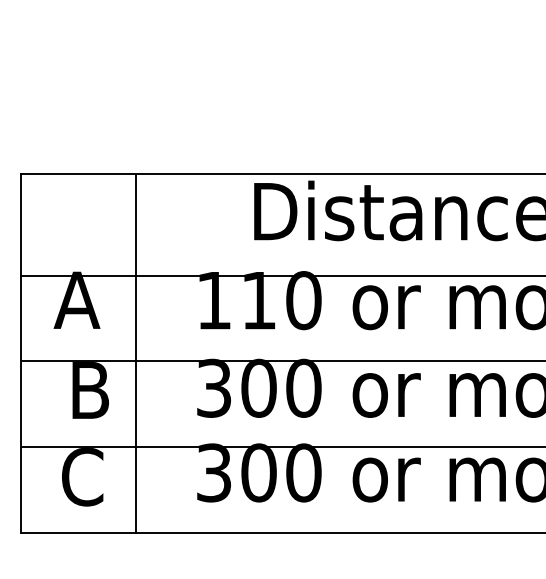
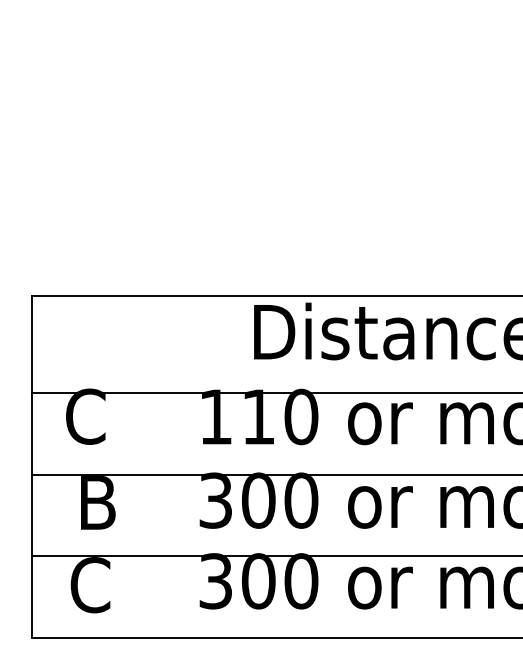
text: (76, 300) -> (84, 416), A -> C
line: (136, 353) -> (141, 467), removed

